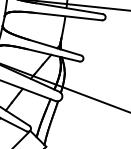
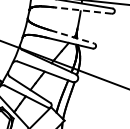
line: (68, 16) -> (83, 10), solid -> dashed
line: (55, 47) -> (72, 36), solid -> dashed

